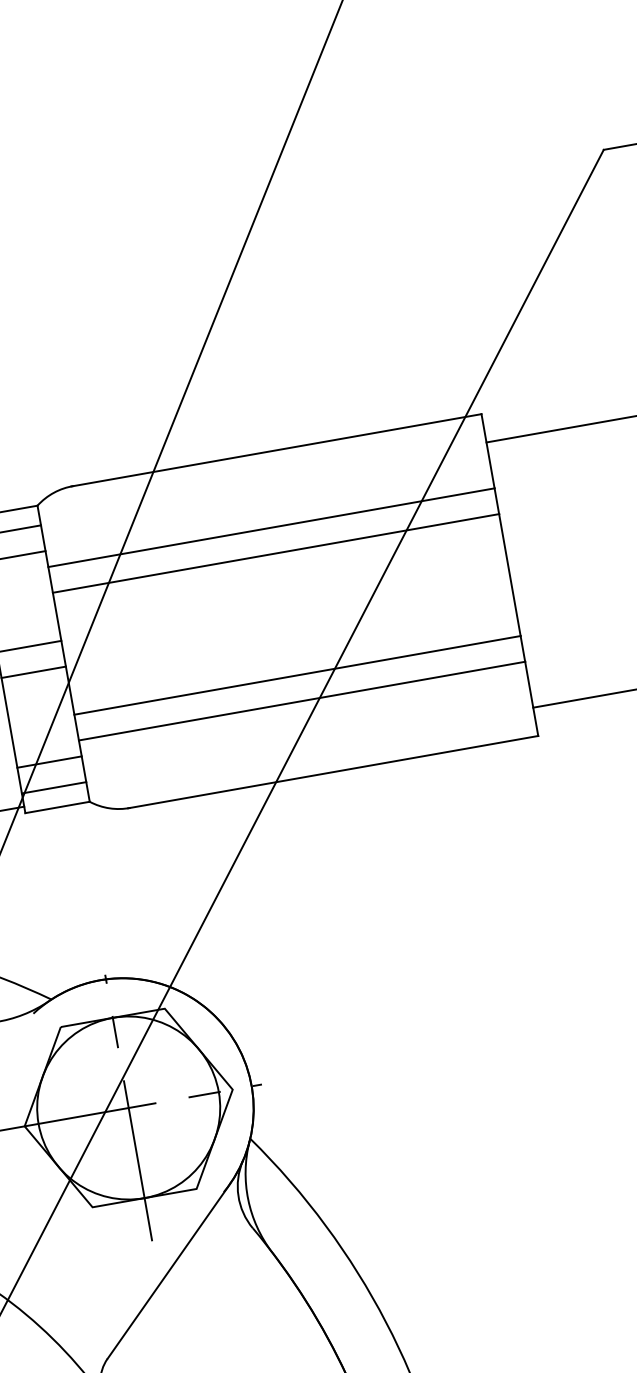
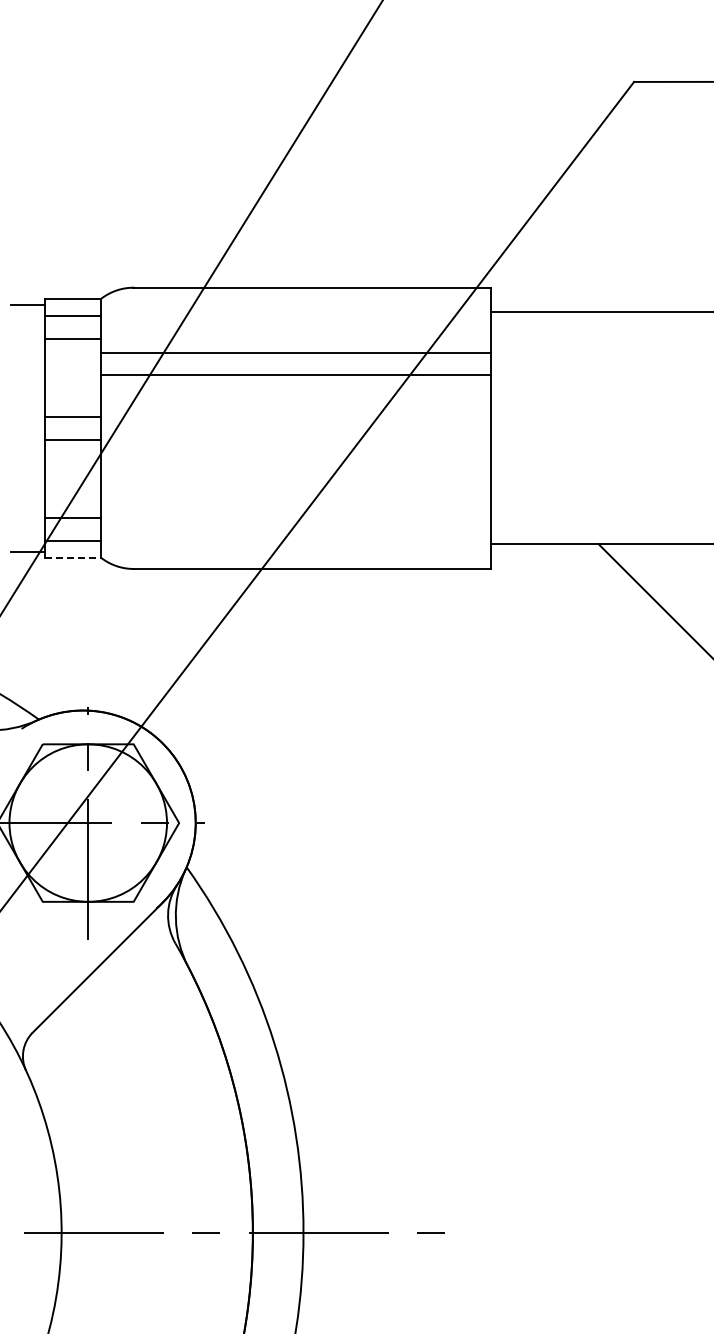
line: (296, 675) -> (295, 481), removed
line: (301, 701) -> (295, 504), removed
line: (58, 807) -> (73, 557), solid -> dashed

